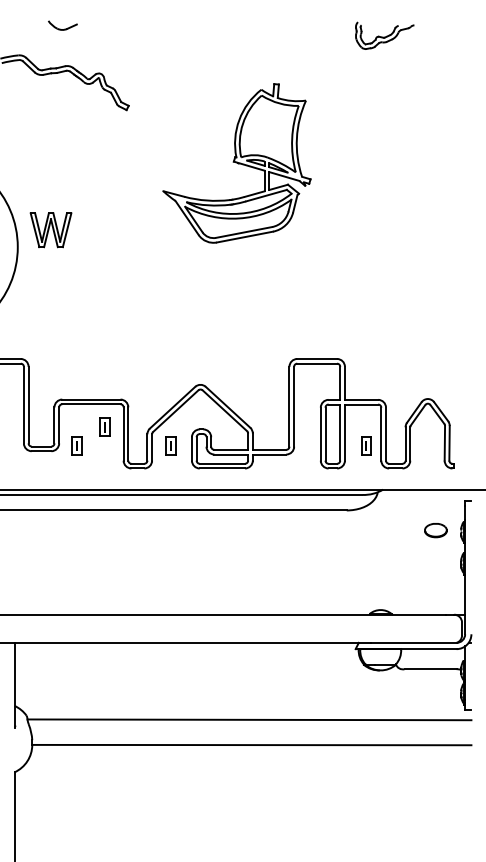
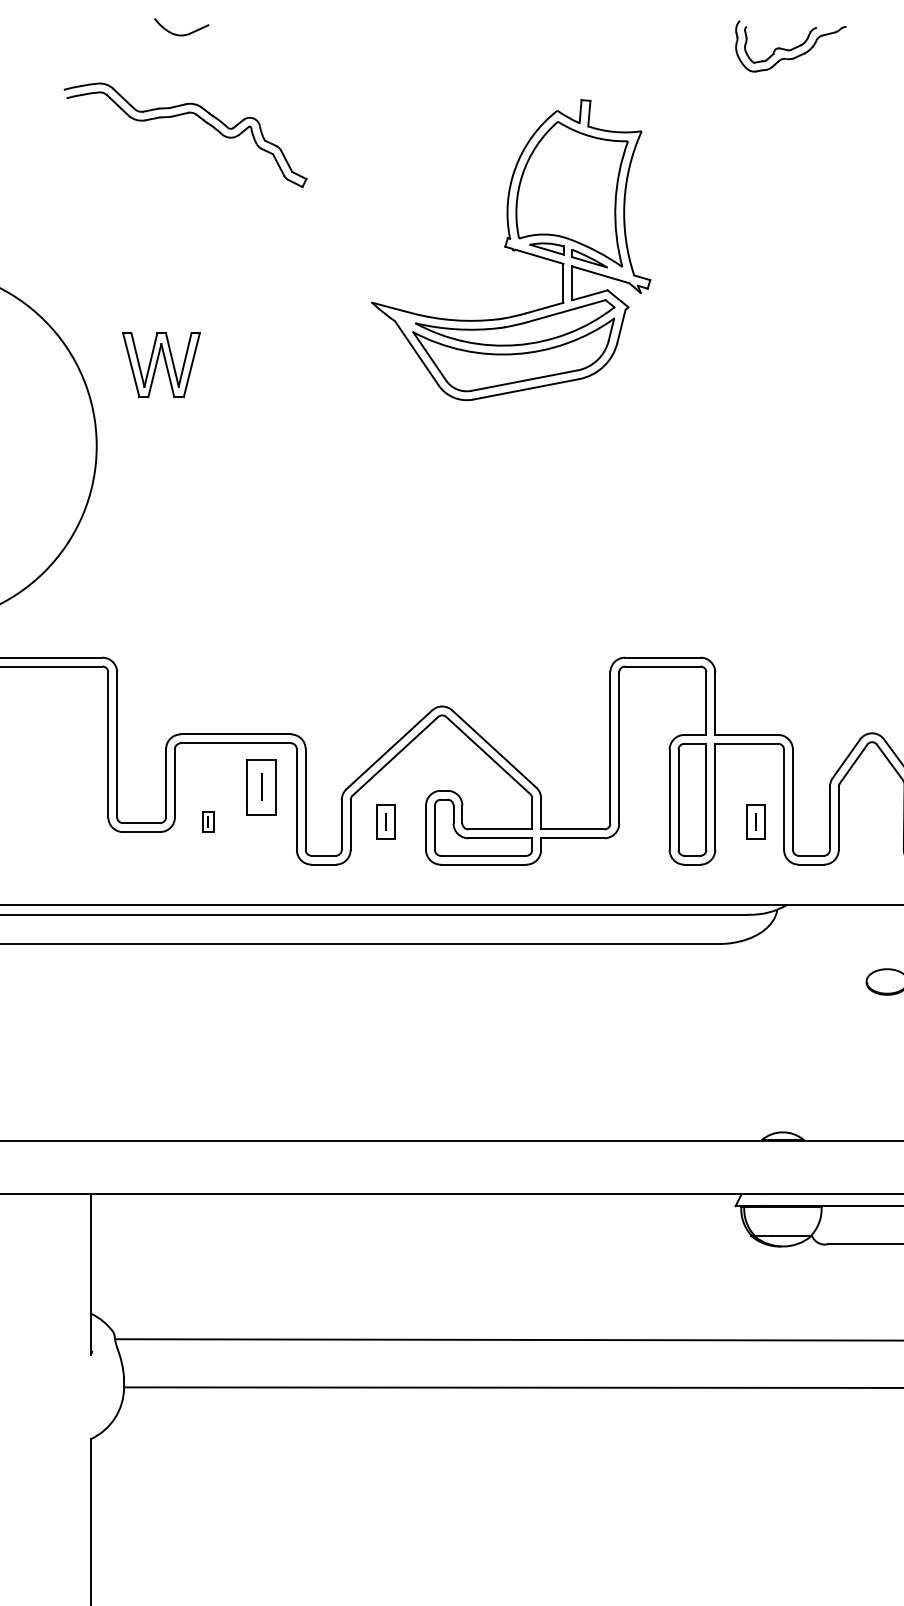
part: (236, 163) -> (510, 250), moved
part: (50, 230) -> (160, 365), moved
part: (104, 426) -> (260, 785), size x1.6
part: (76, 445) -> (207, 821), size x0.6

